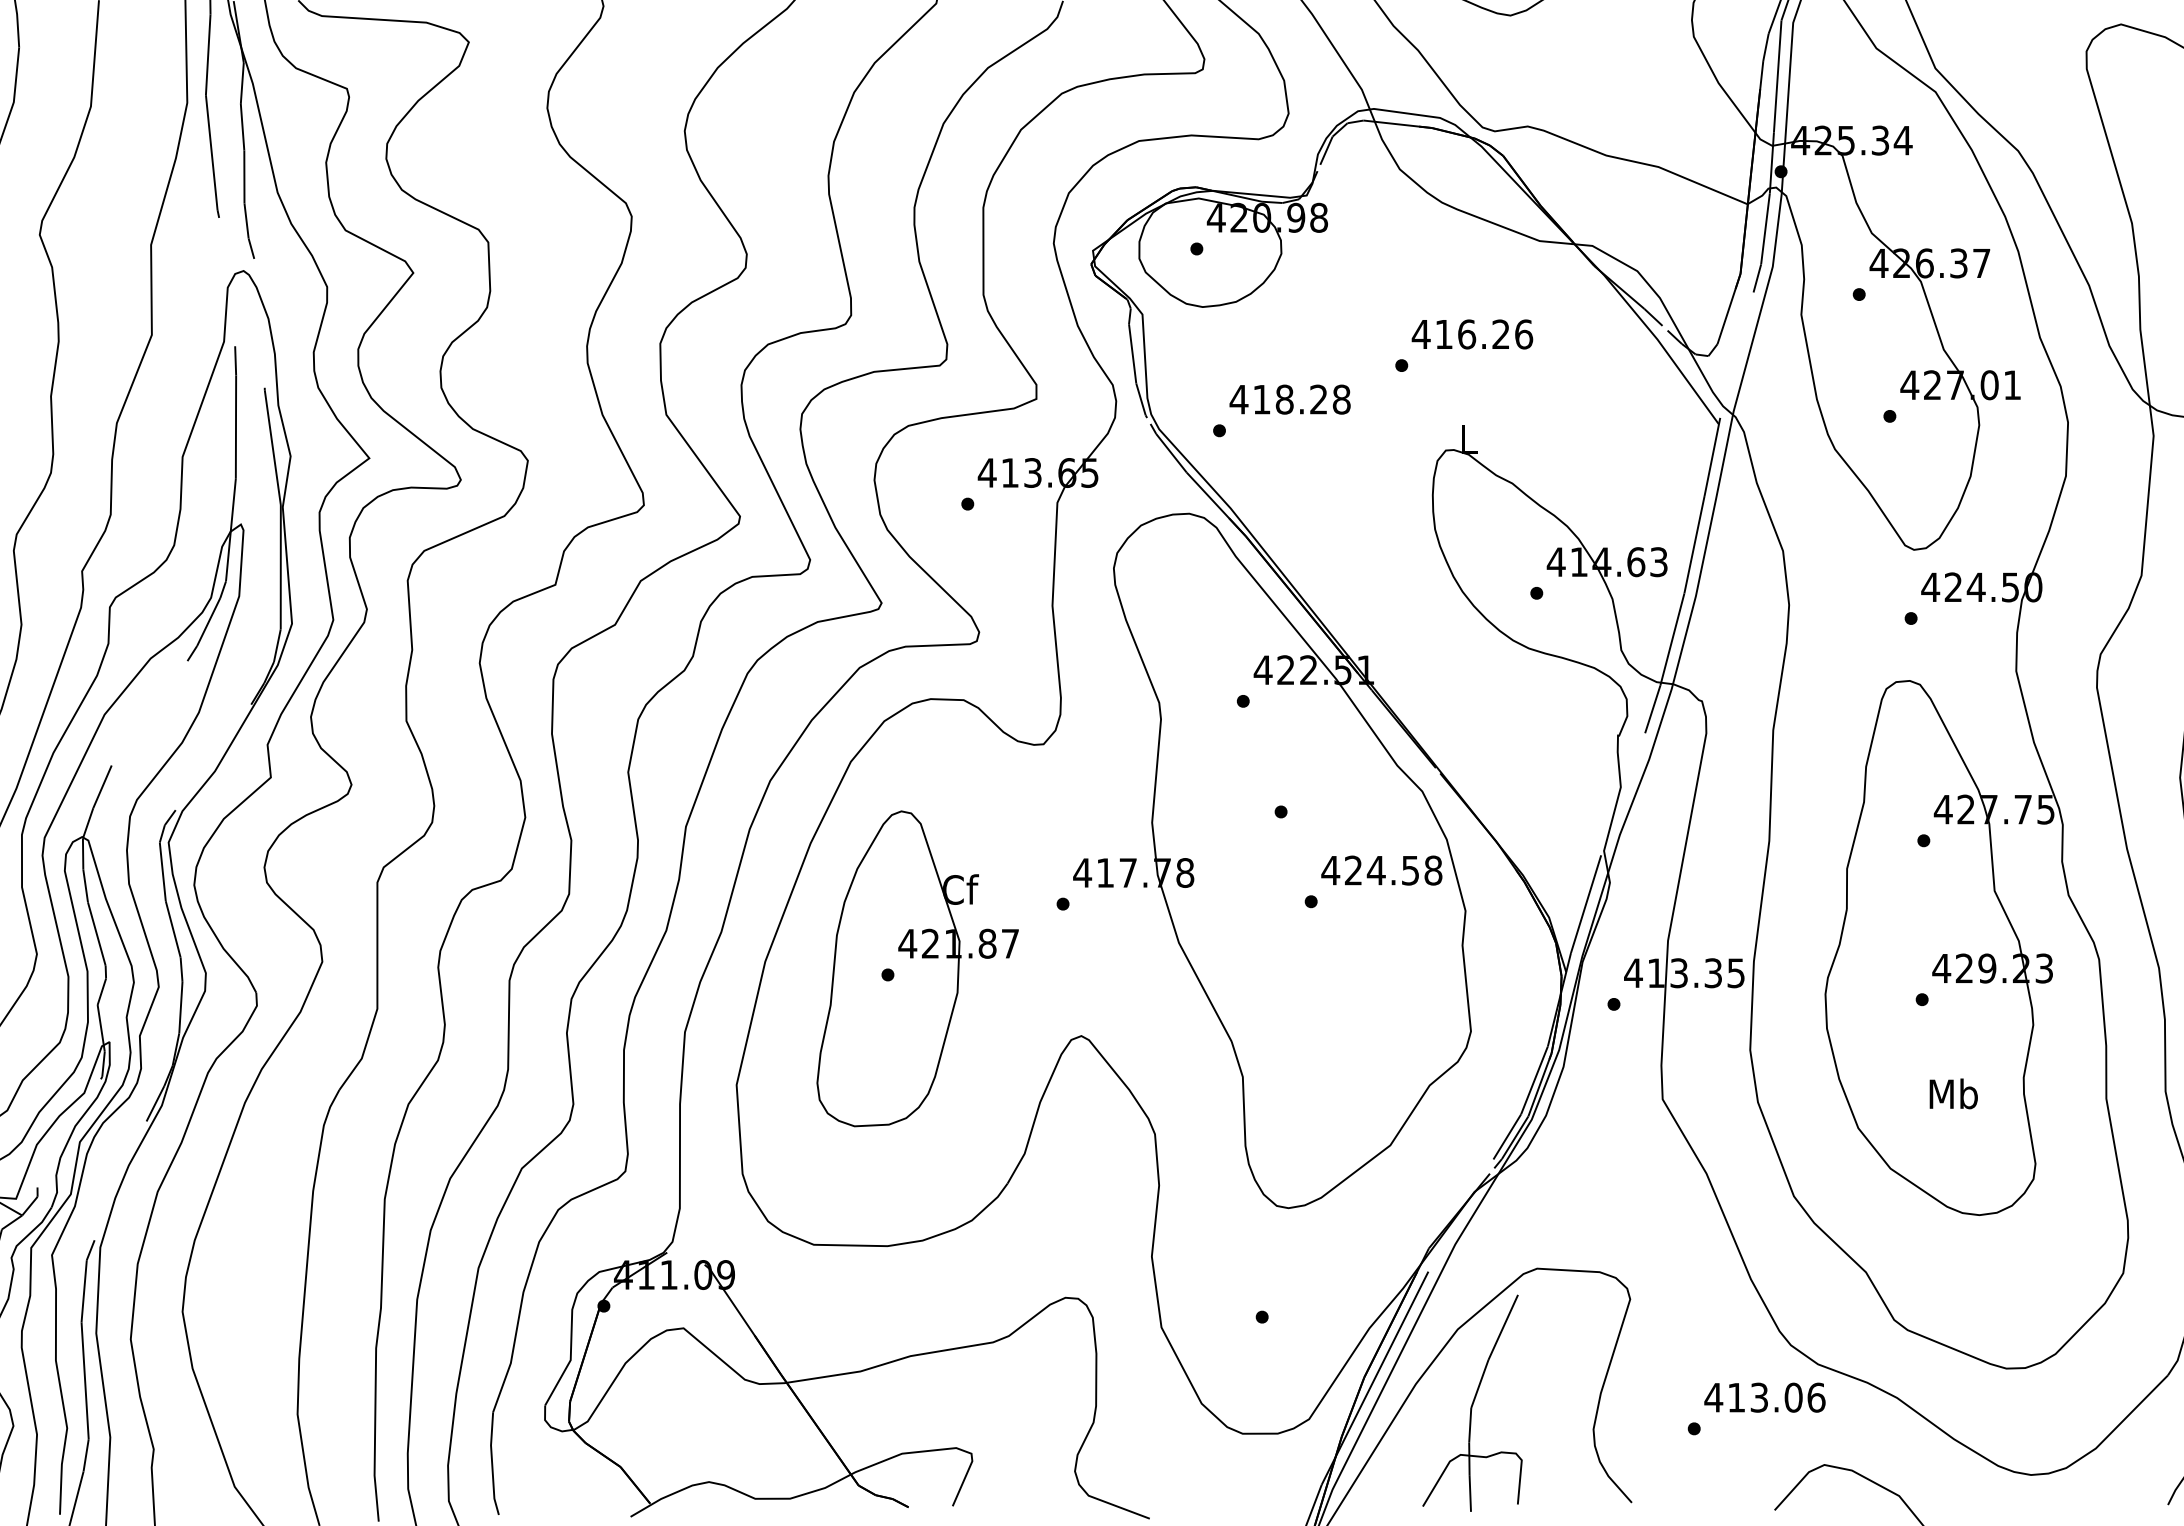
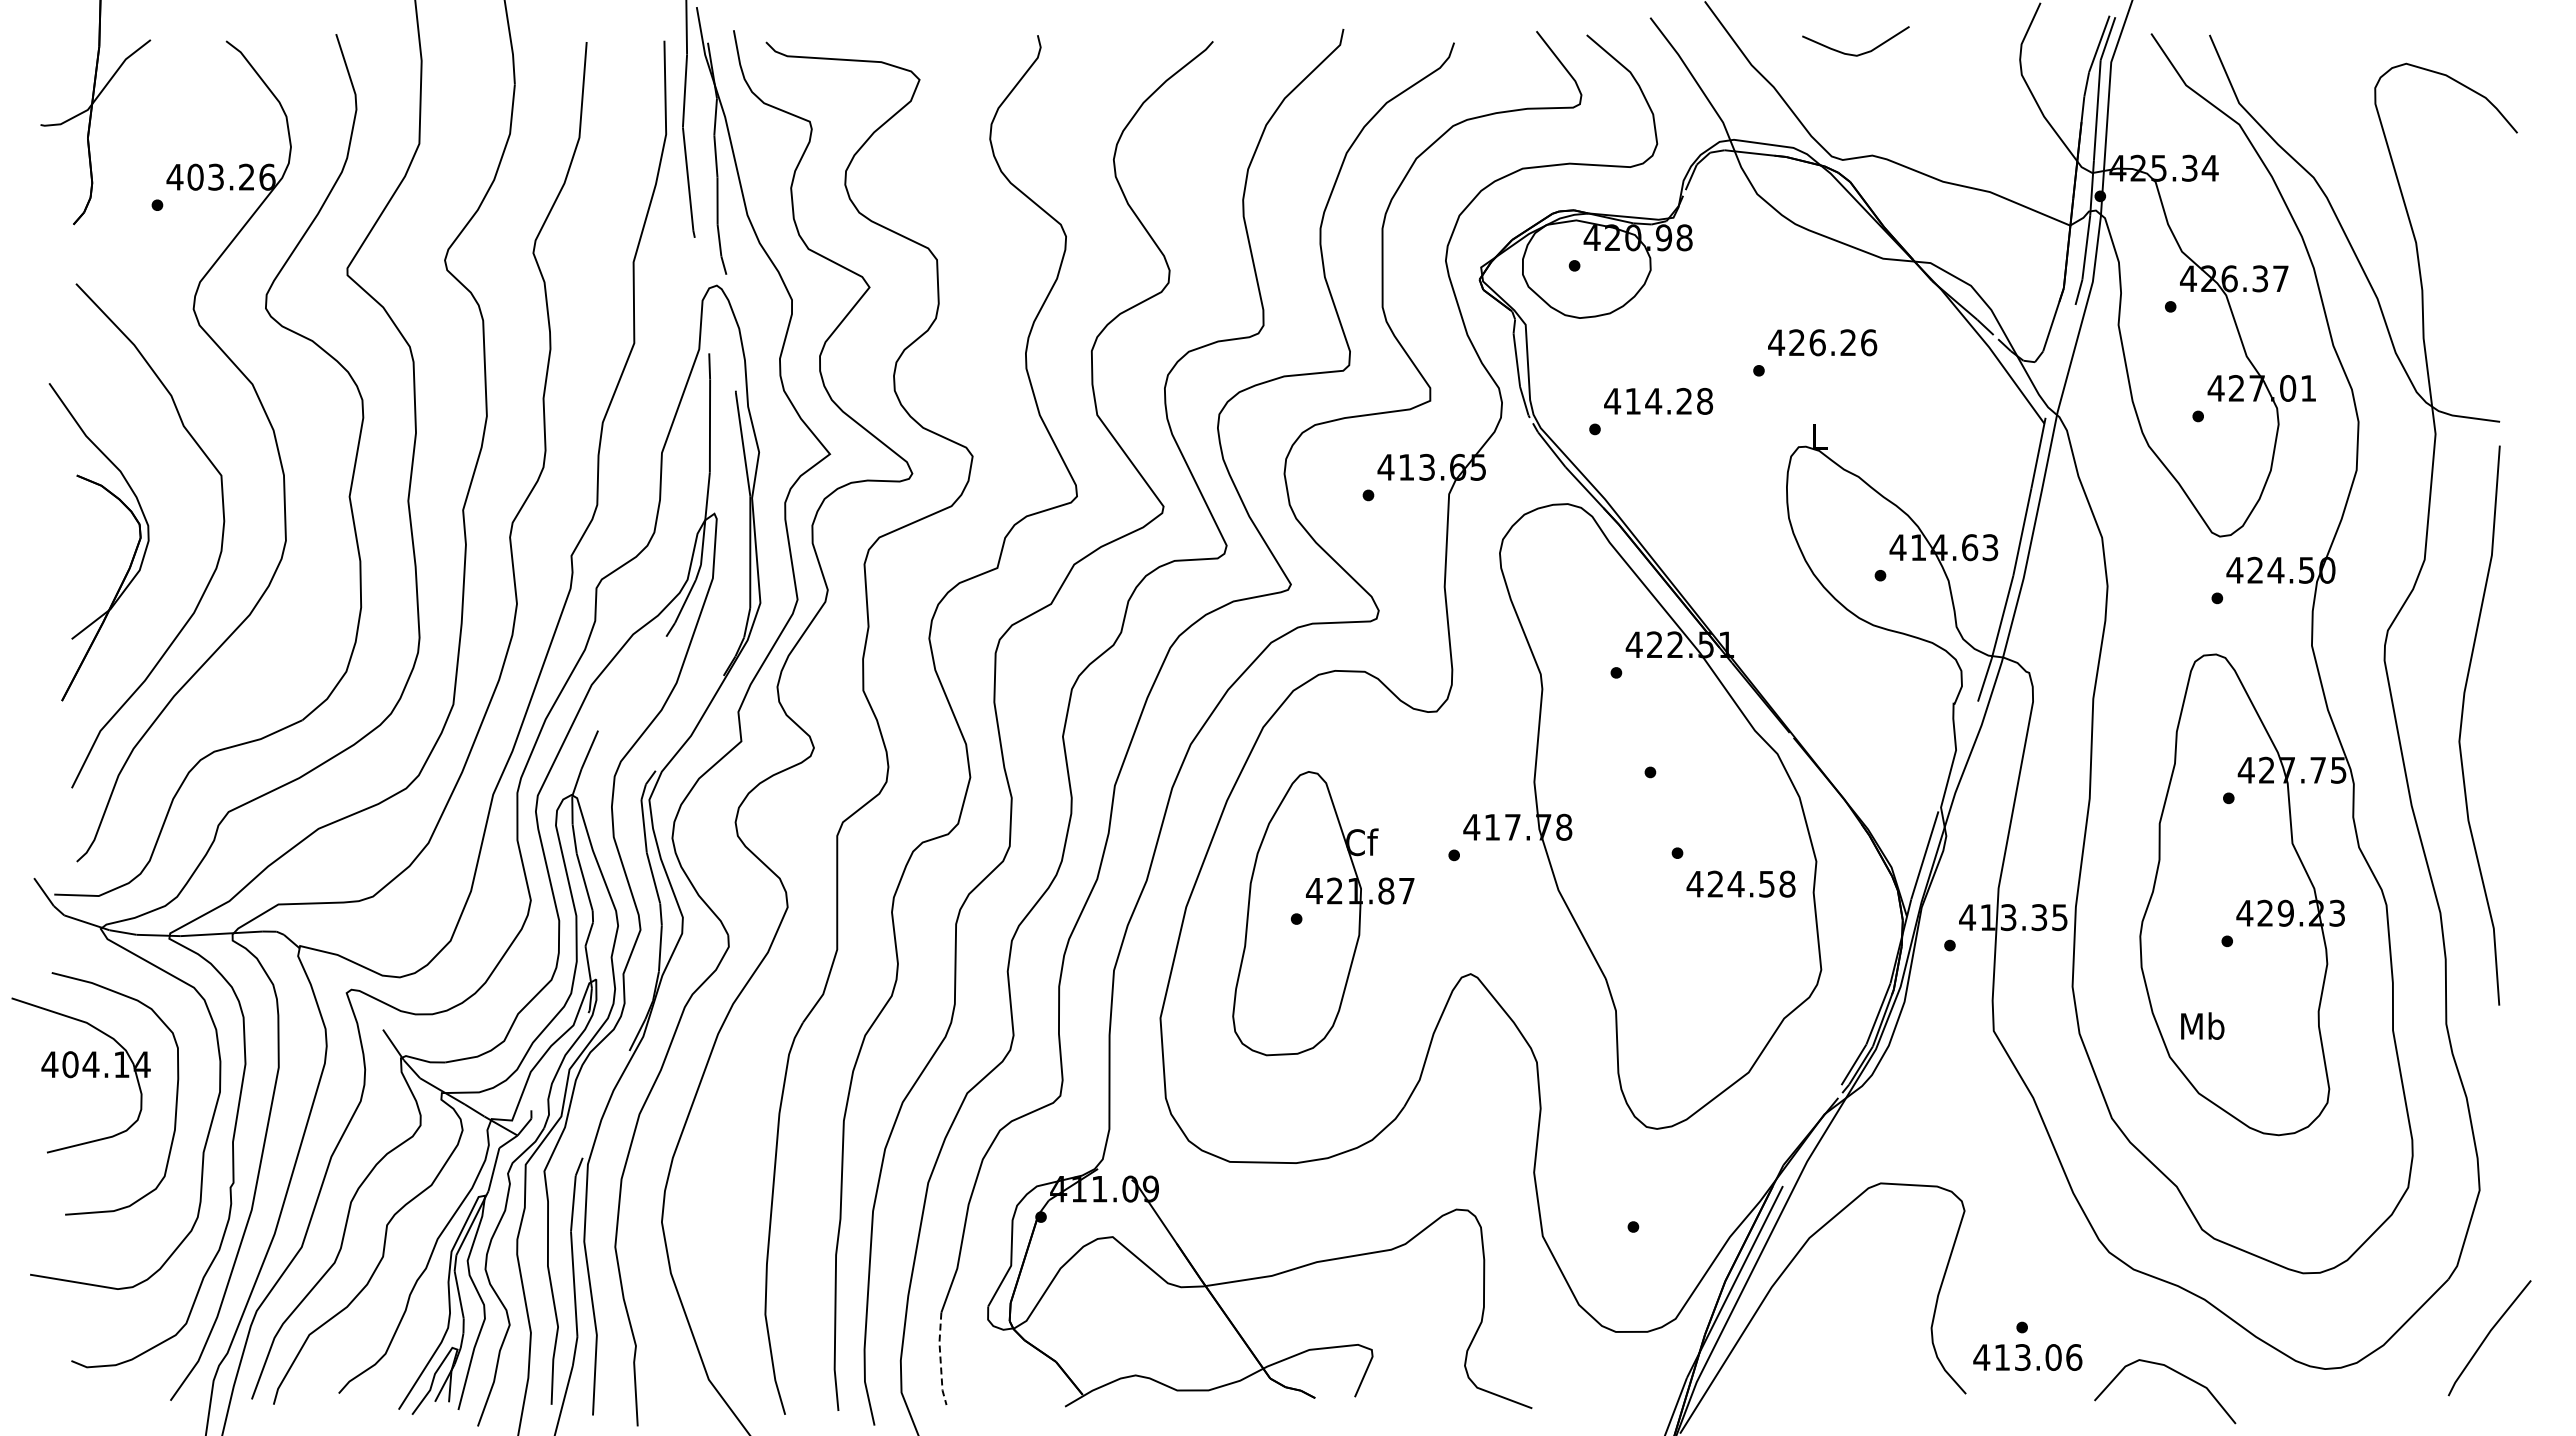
text: (1443, 334) -> (1796, 342), 416.26 -> 426.26
text: (1284, 398) -> (1653, 400), 418.28 -> 414.28
text: (1381, 869) -> (1740, 883), moved
text: (1953, 1093) -> (2202, 1025), moved
text: (1764, 1397) -> (2027, 1357), moved
part: (1472, 1403) -> (1822, 1304), removed
line: (492, 1465) -> (940, 1360), solid -> dashed

